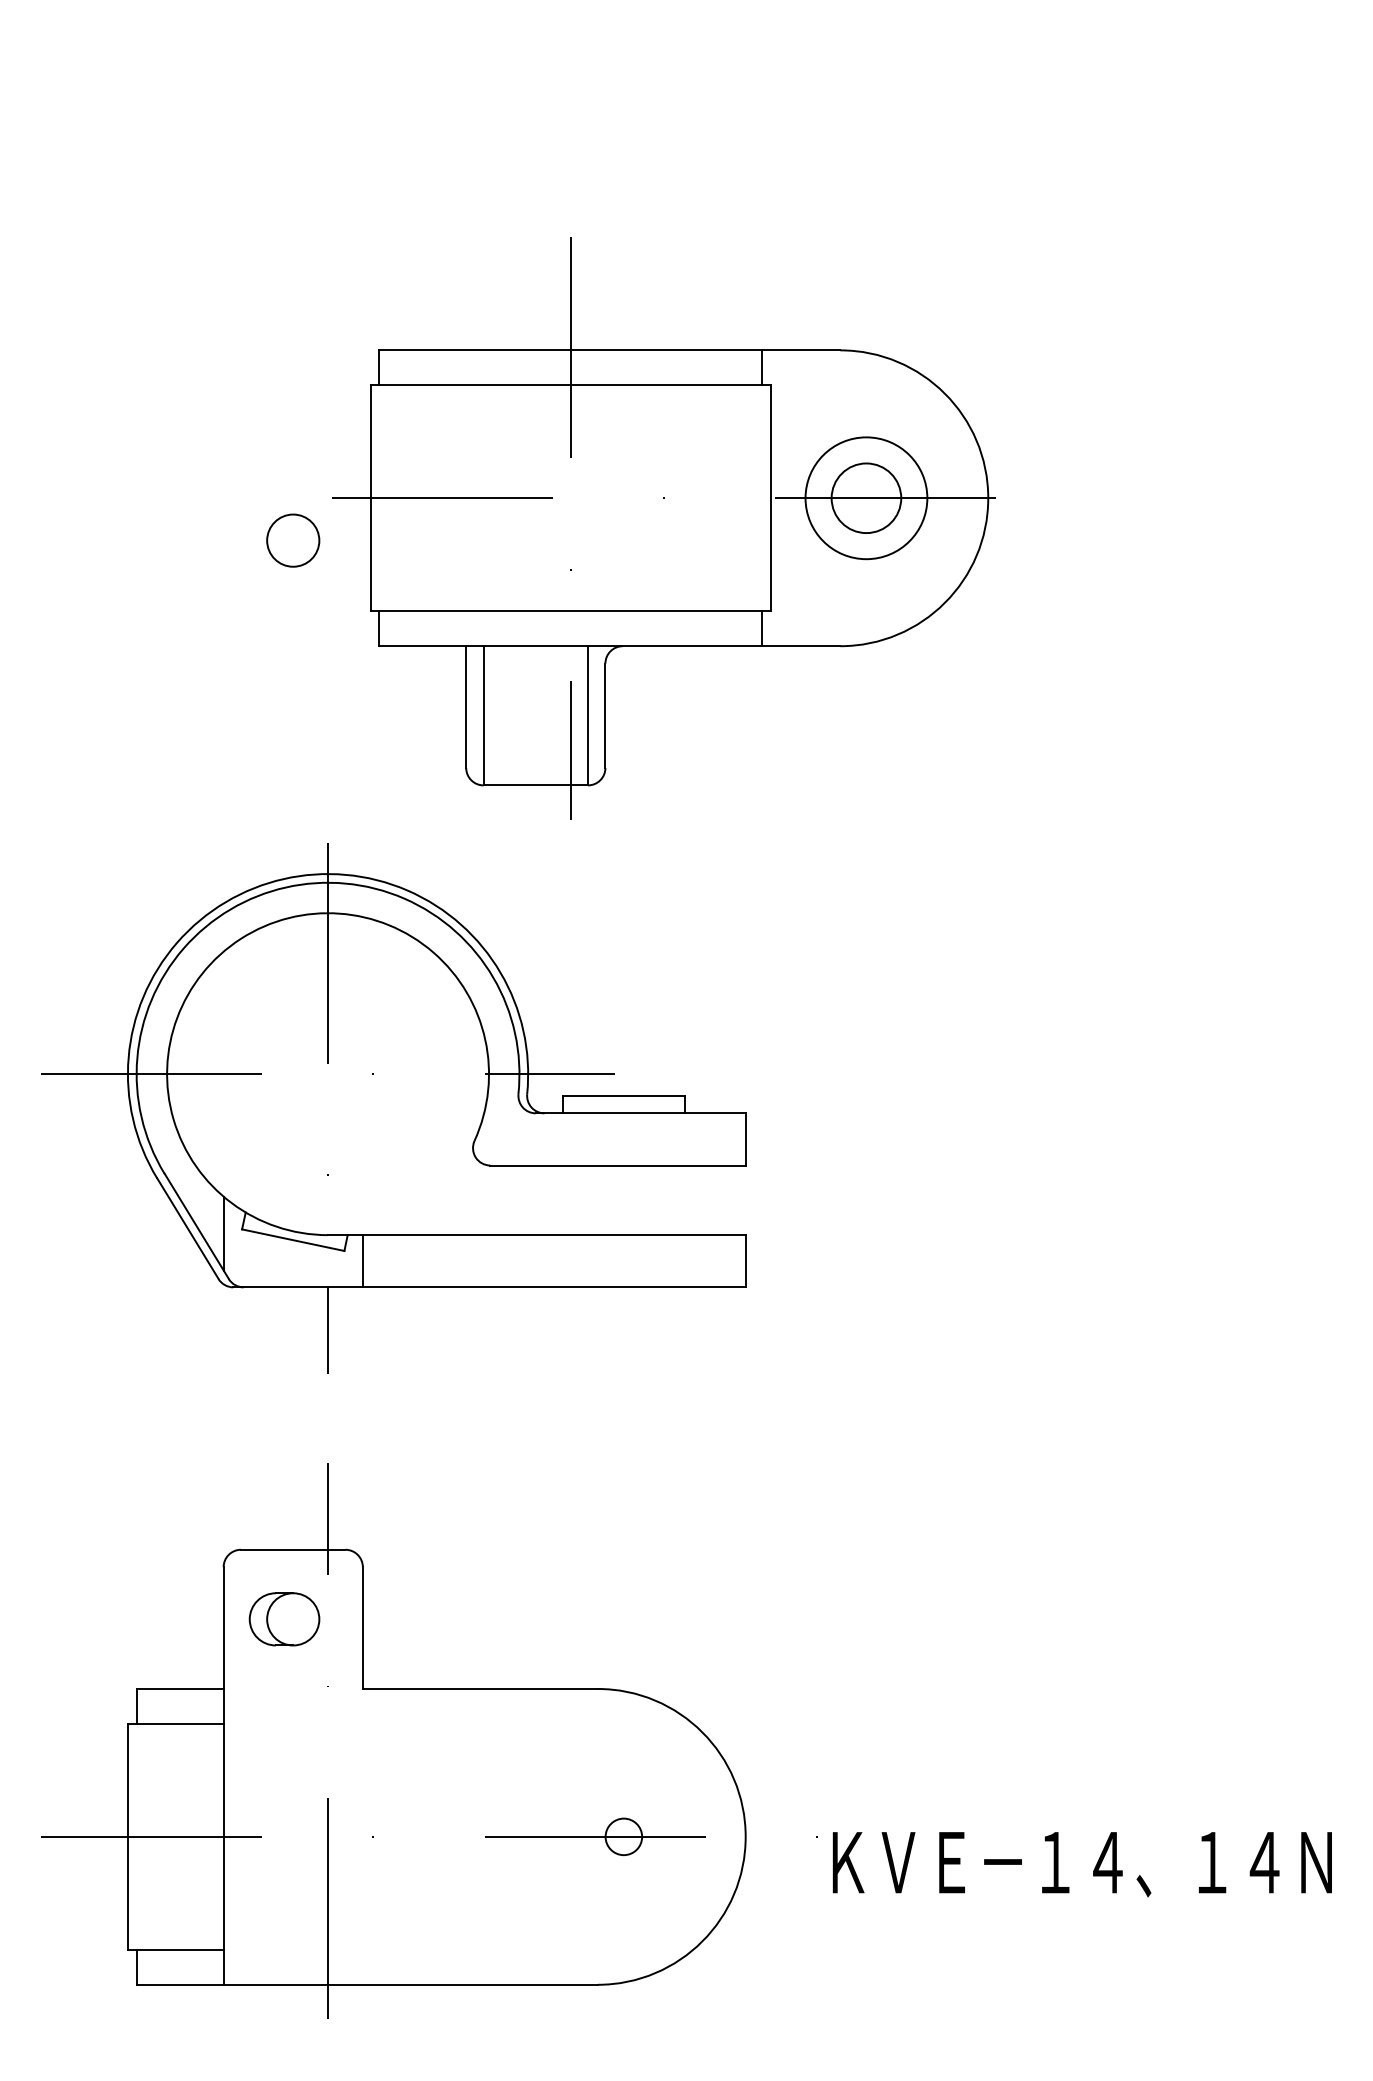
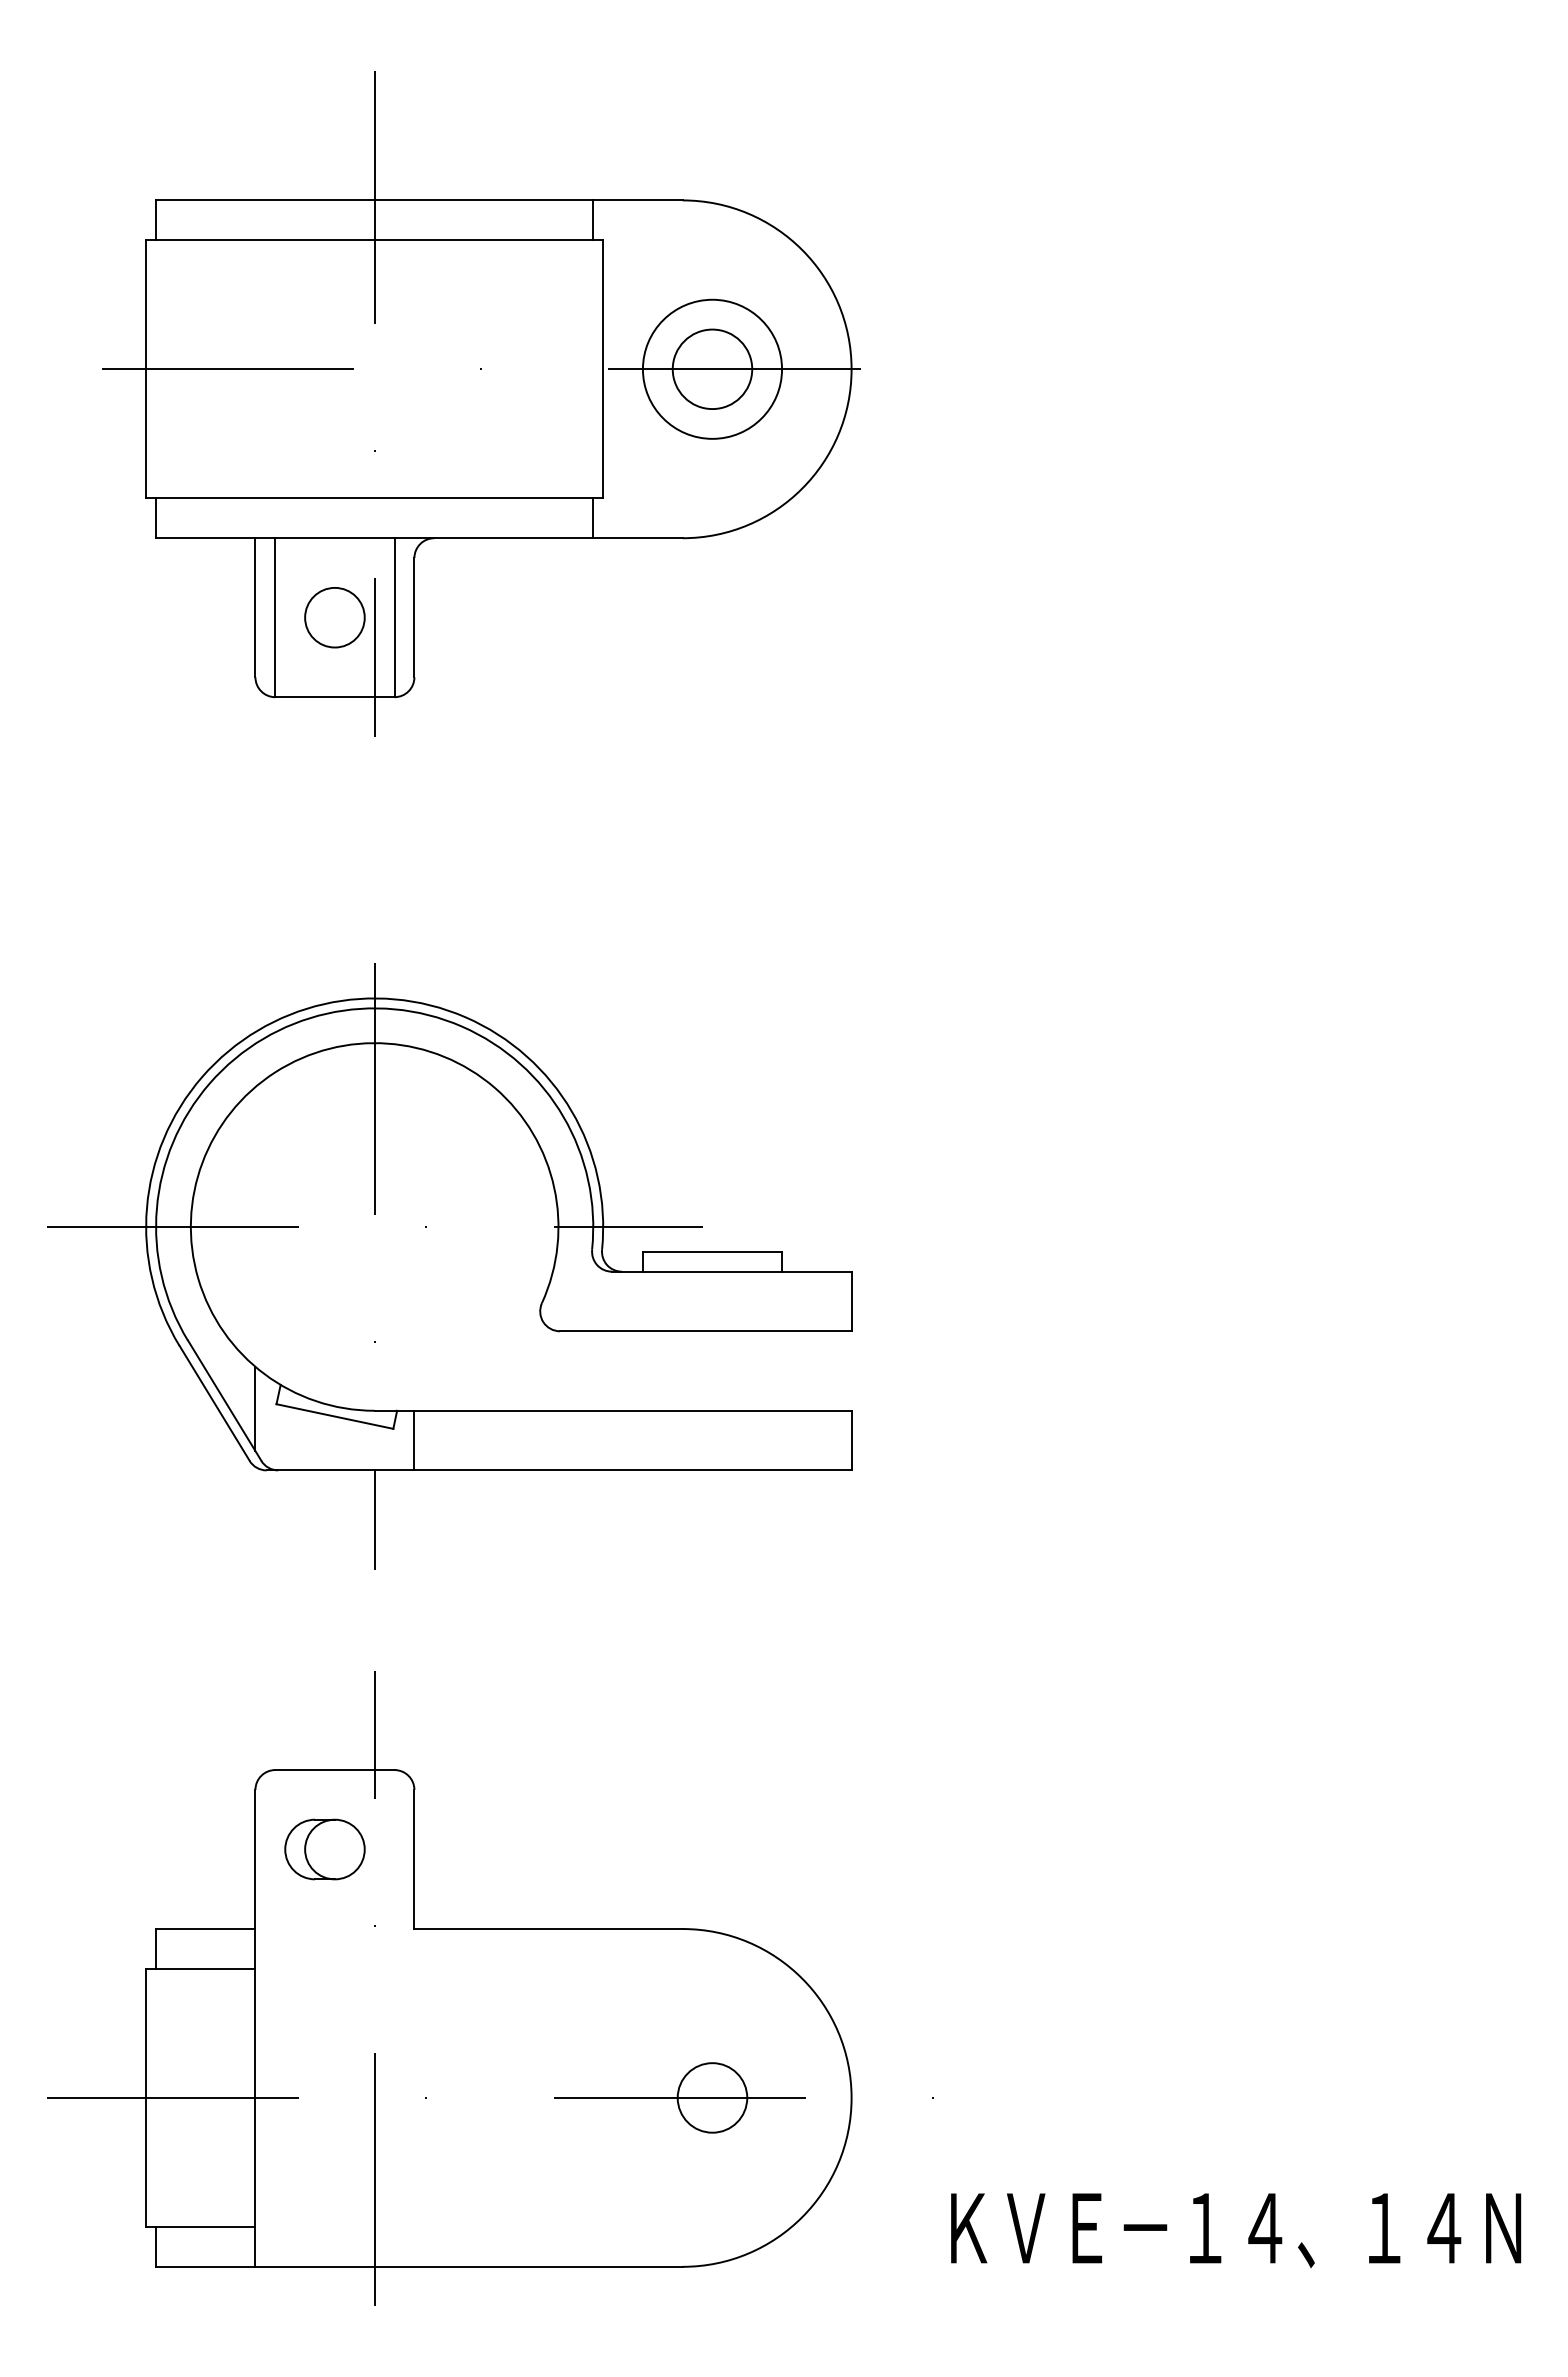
part: (664, 528) -> (481, 403), moved
circle: (623, 1836) -> (712, 2097), size x1.67
text: (1082, 1864) -> (1236, 2230), moved

